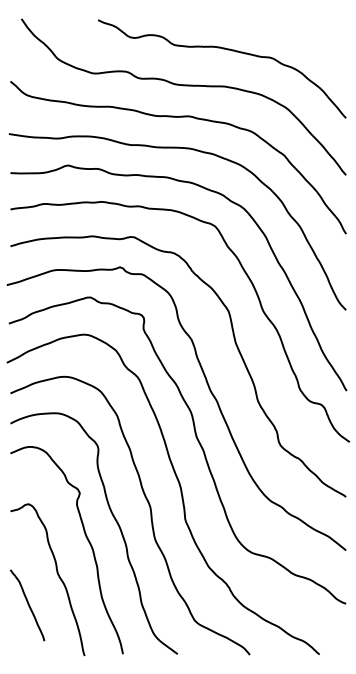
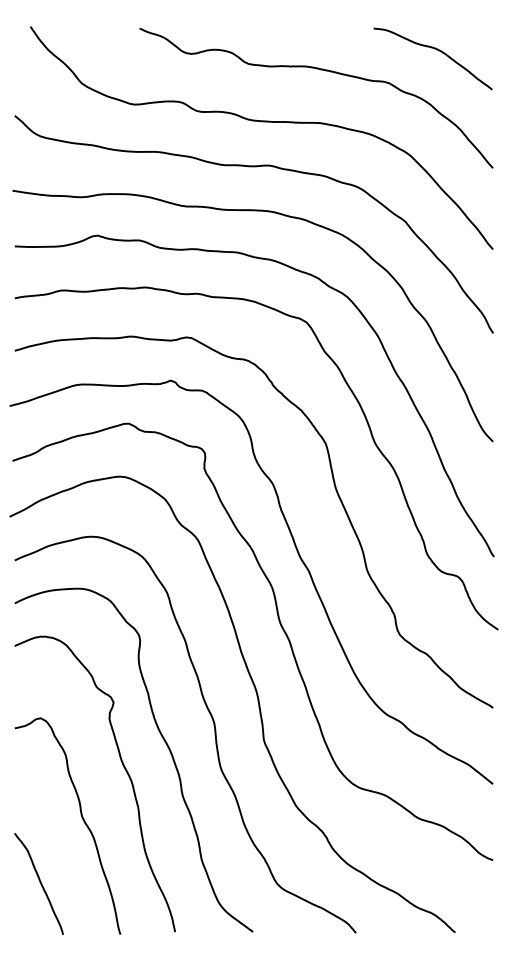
curve: (305, 35) -> (435, 50), added
curve: (27, 604) -> (39, 882), moved

